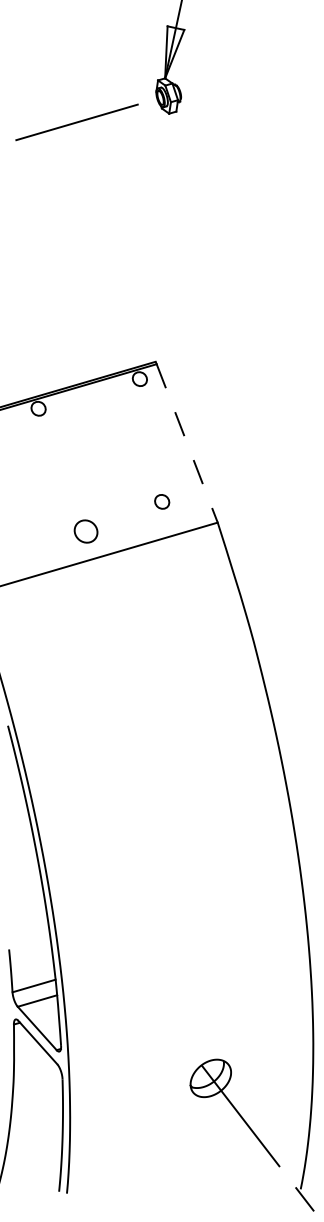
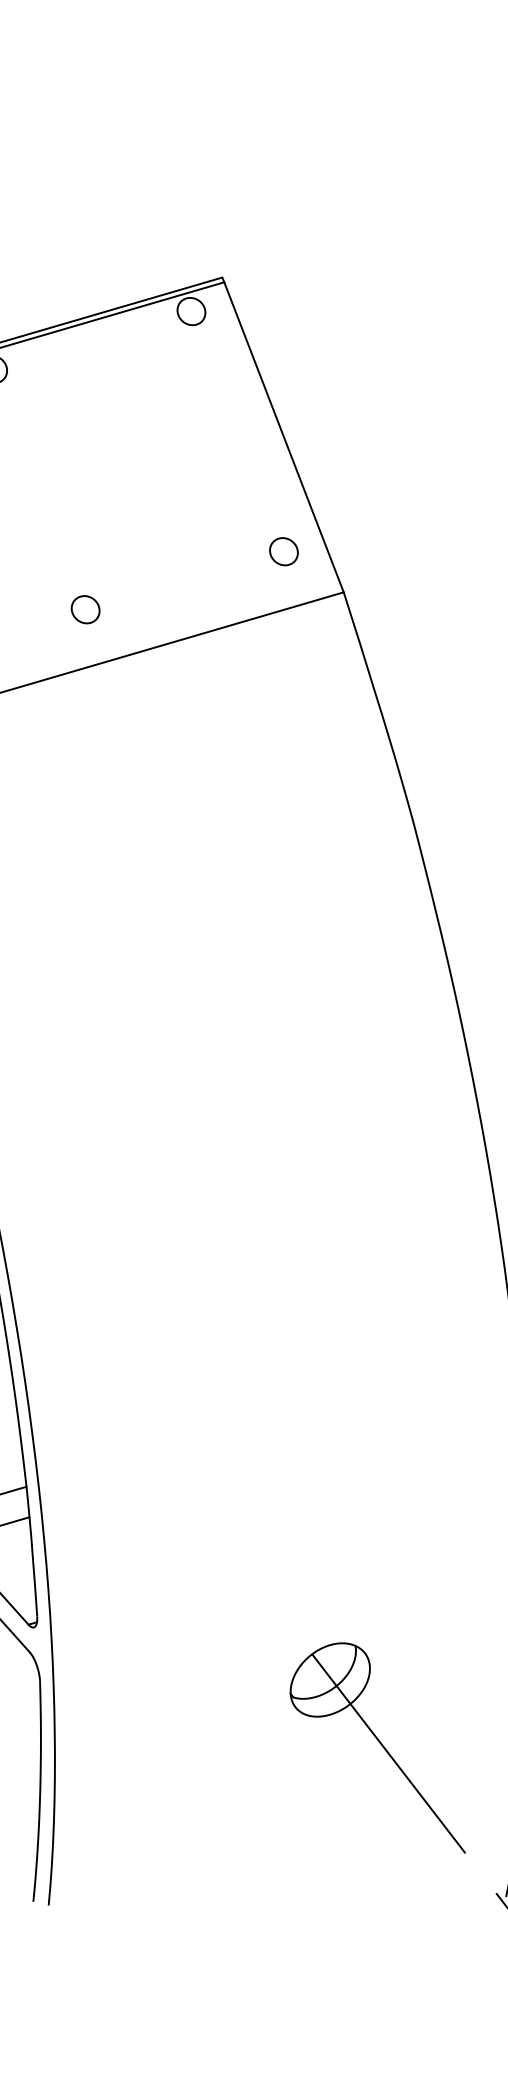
line: (187, 443) -> (284, 437), dashed -> solid
part: (162, 501) -> (284, 550), moved
part: (85, 531) -> (84, 609), size x0.62

